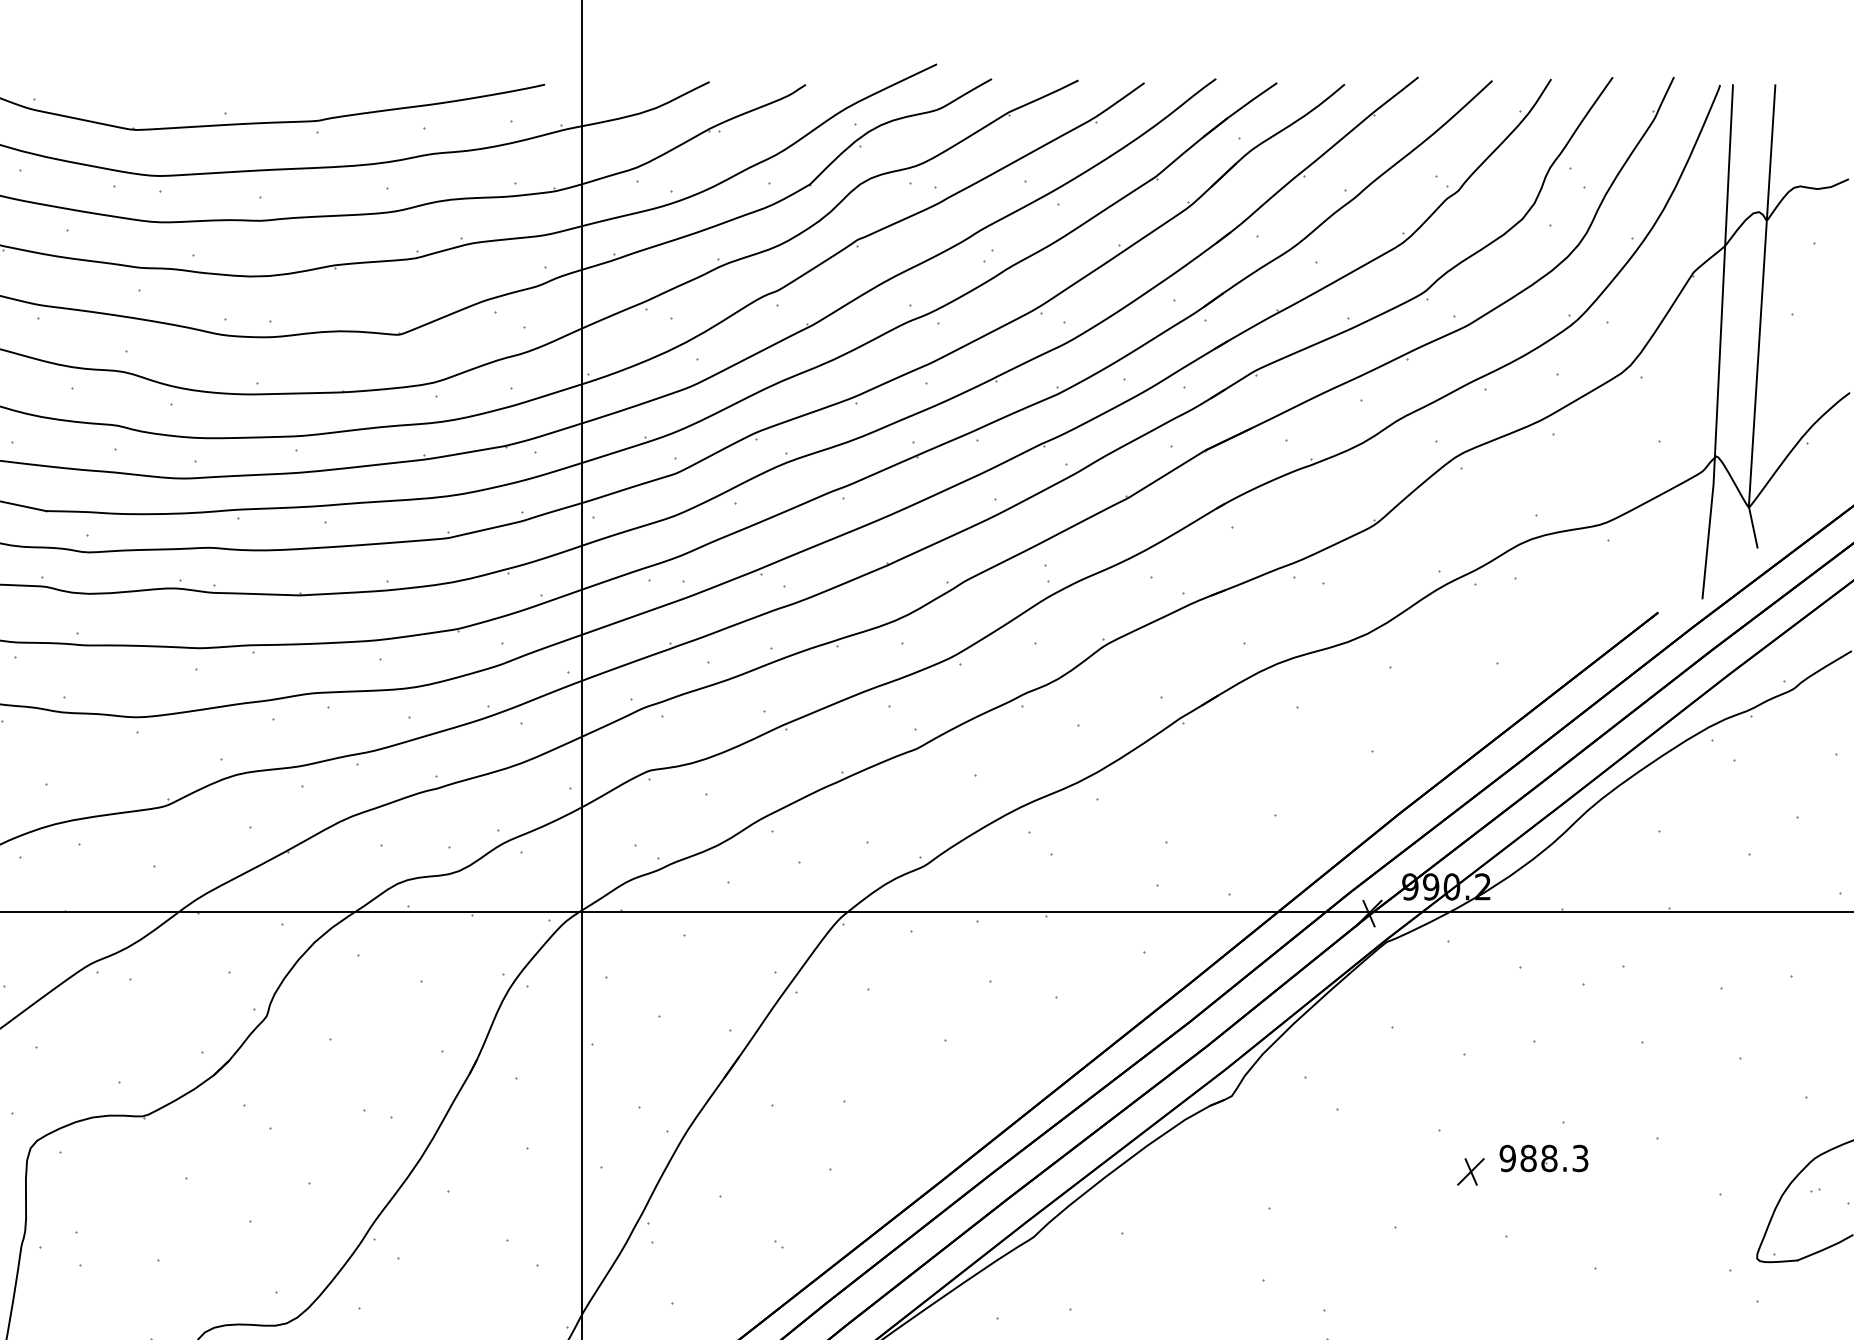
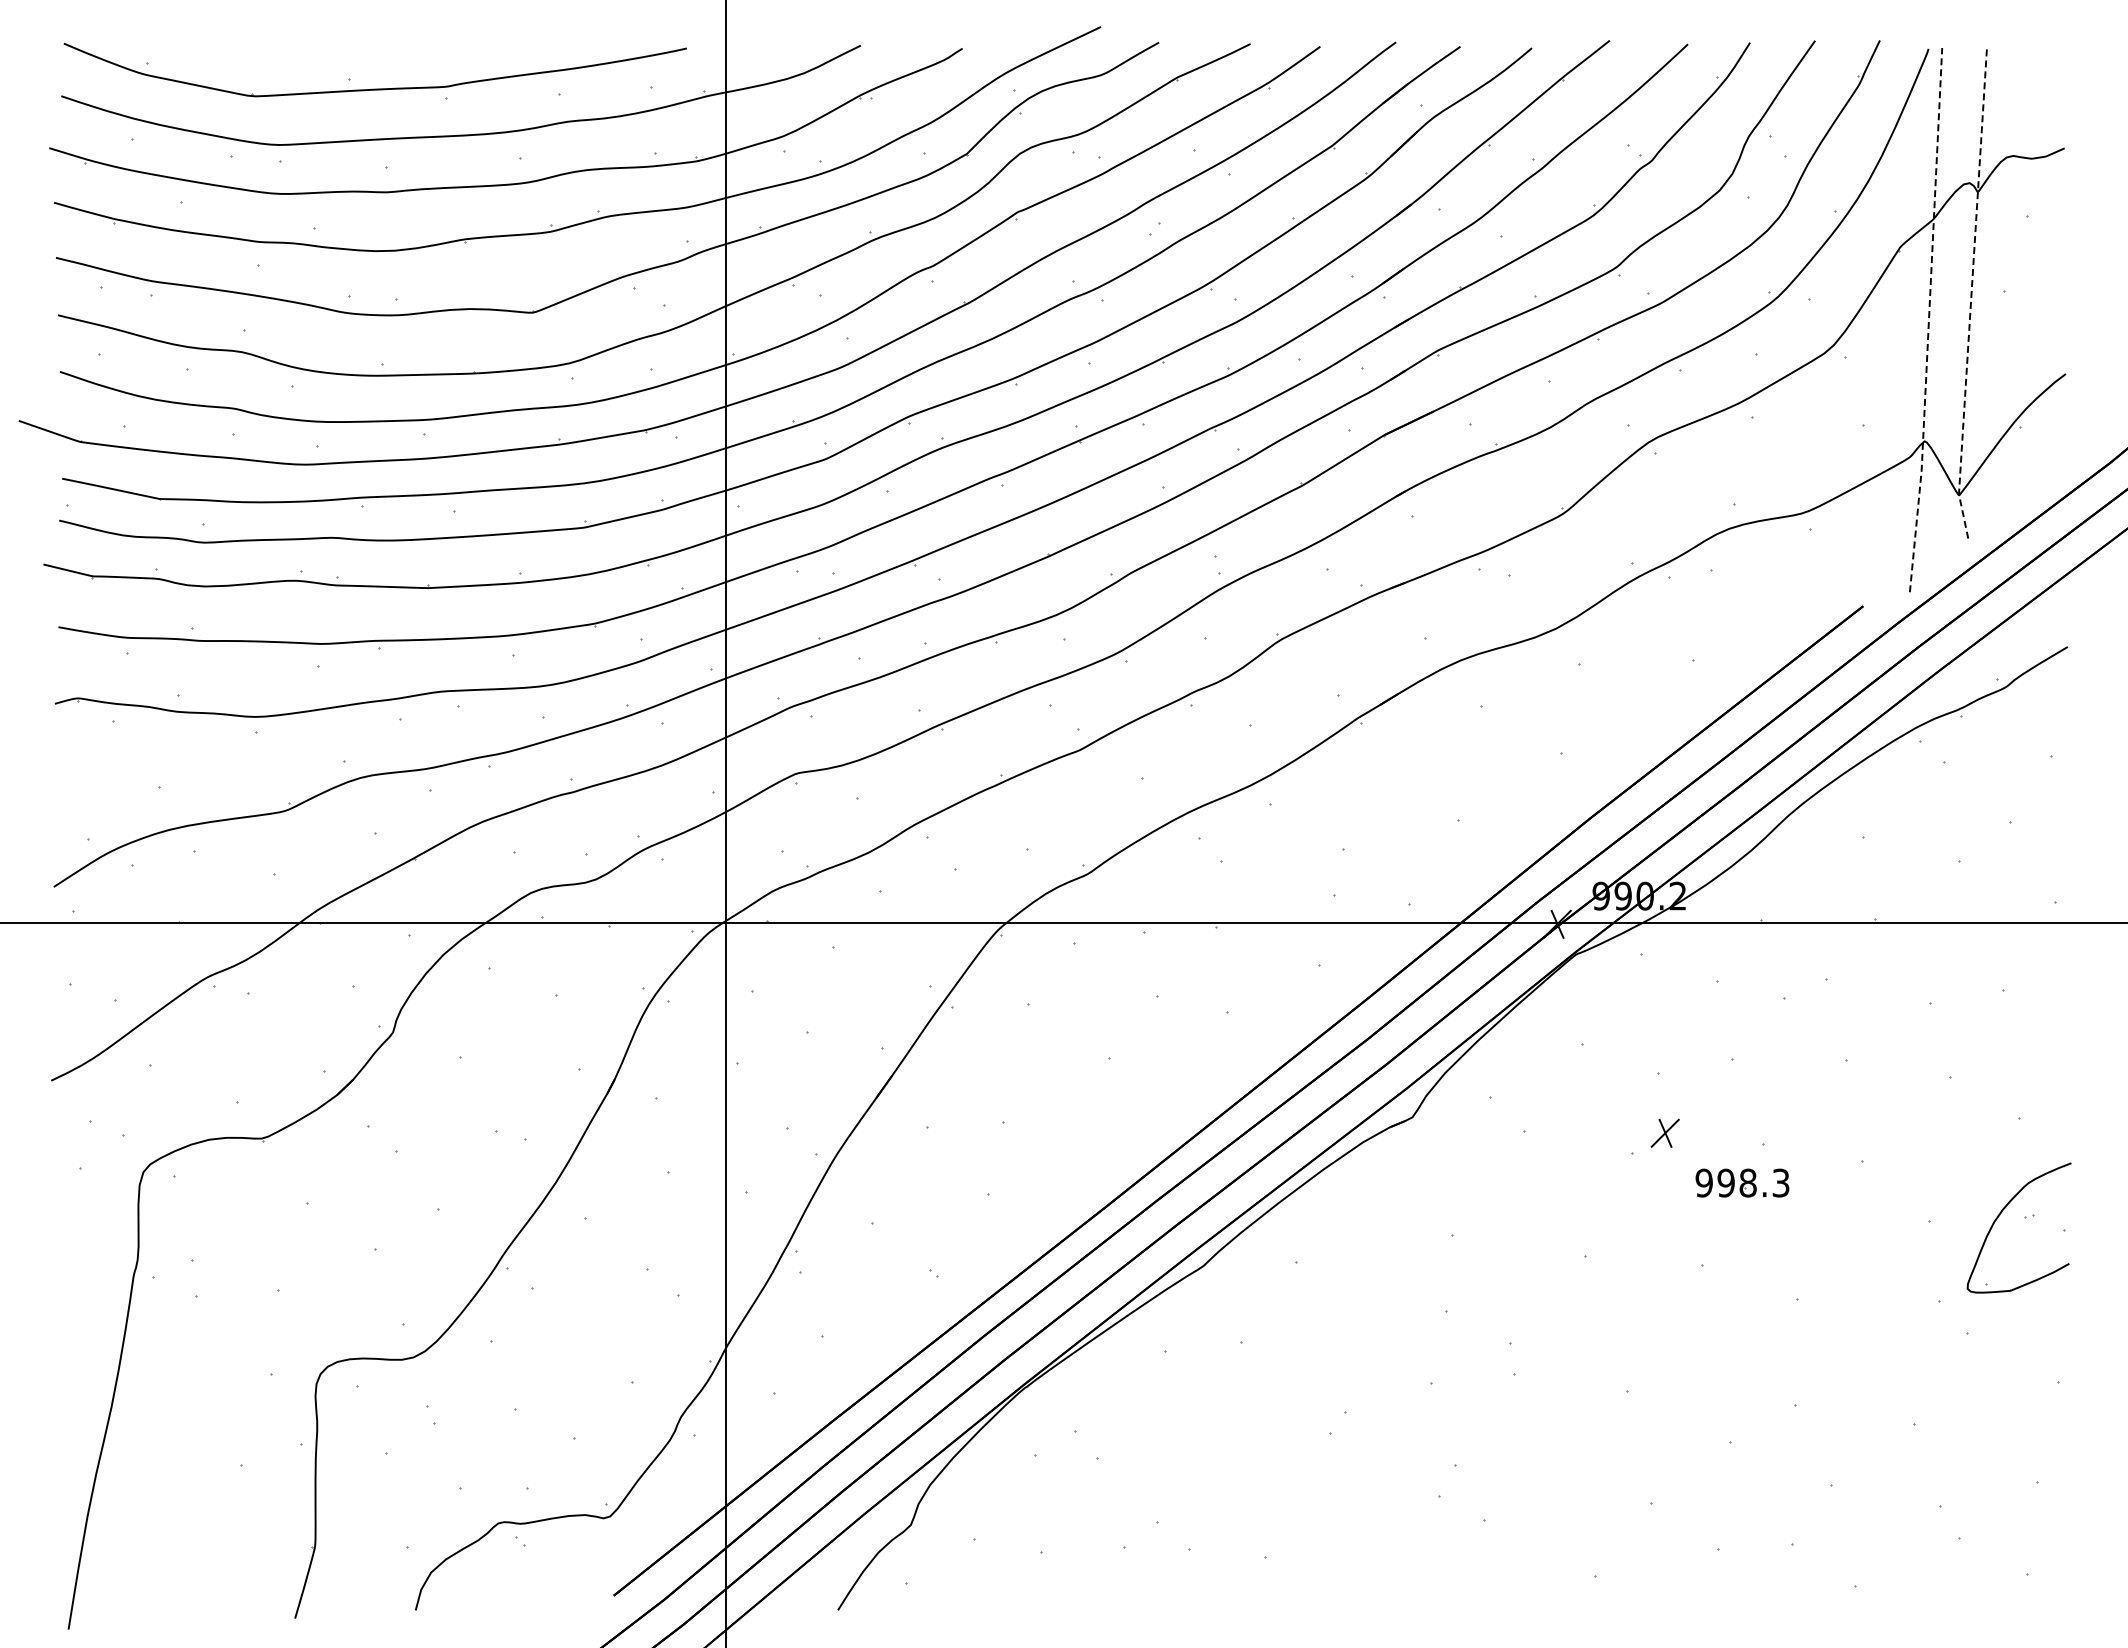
line: (1760, 317) -> (1971, 294), solid -> dashed
line: (1720, 342) -> (1928, 320), solid -> dashed
text: (1527, 1157) -> (1725, 1182), 988.3 -> 998.3
part: (1470, 1171) -> (1664, 1132), moved

